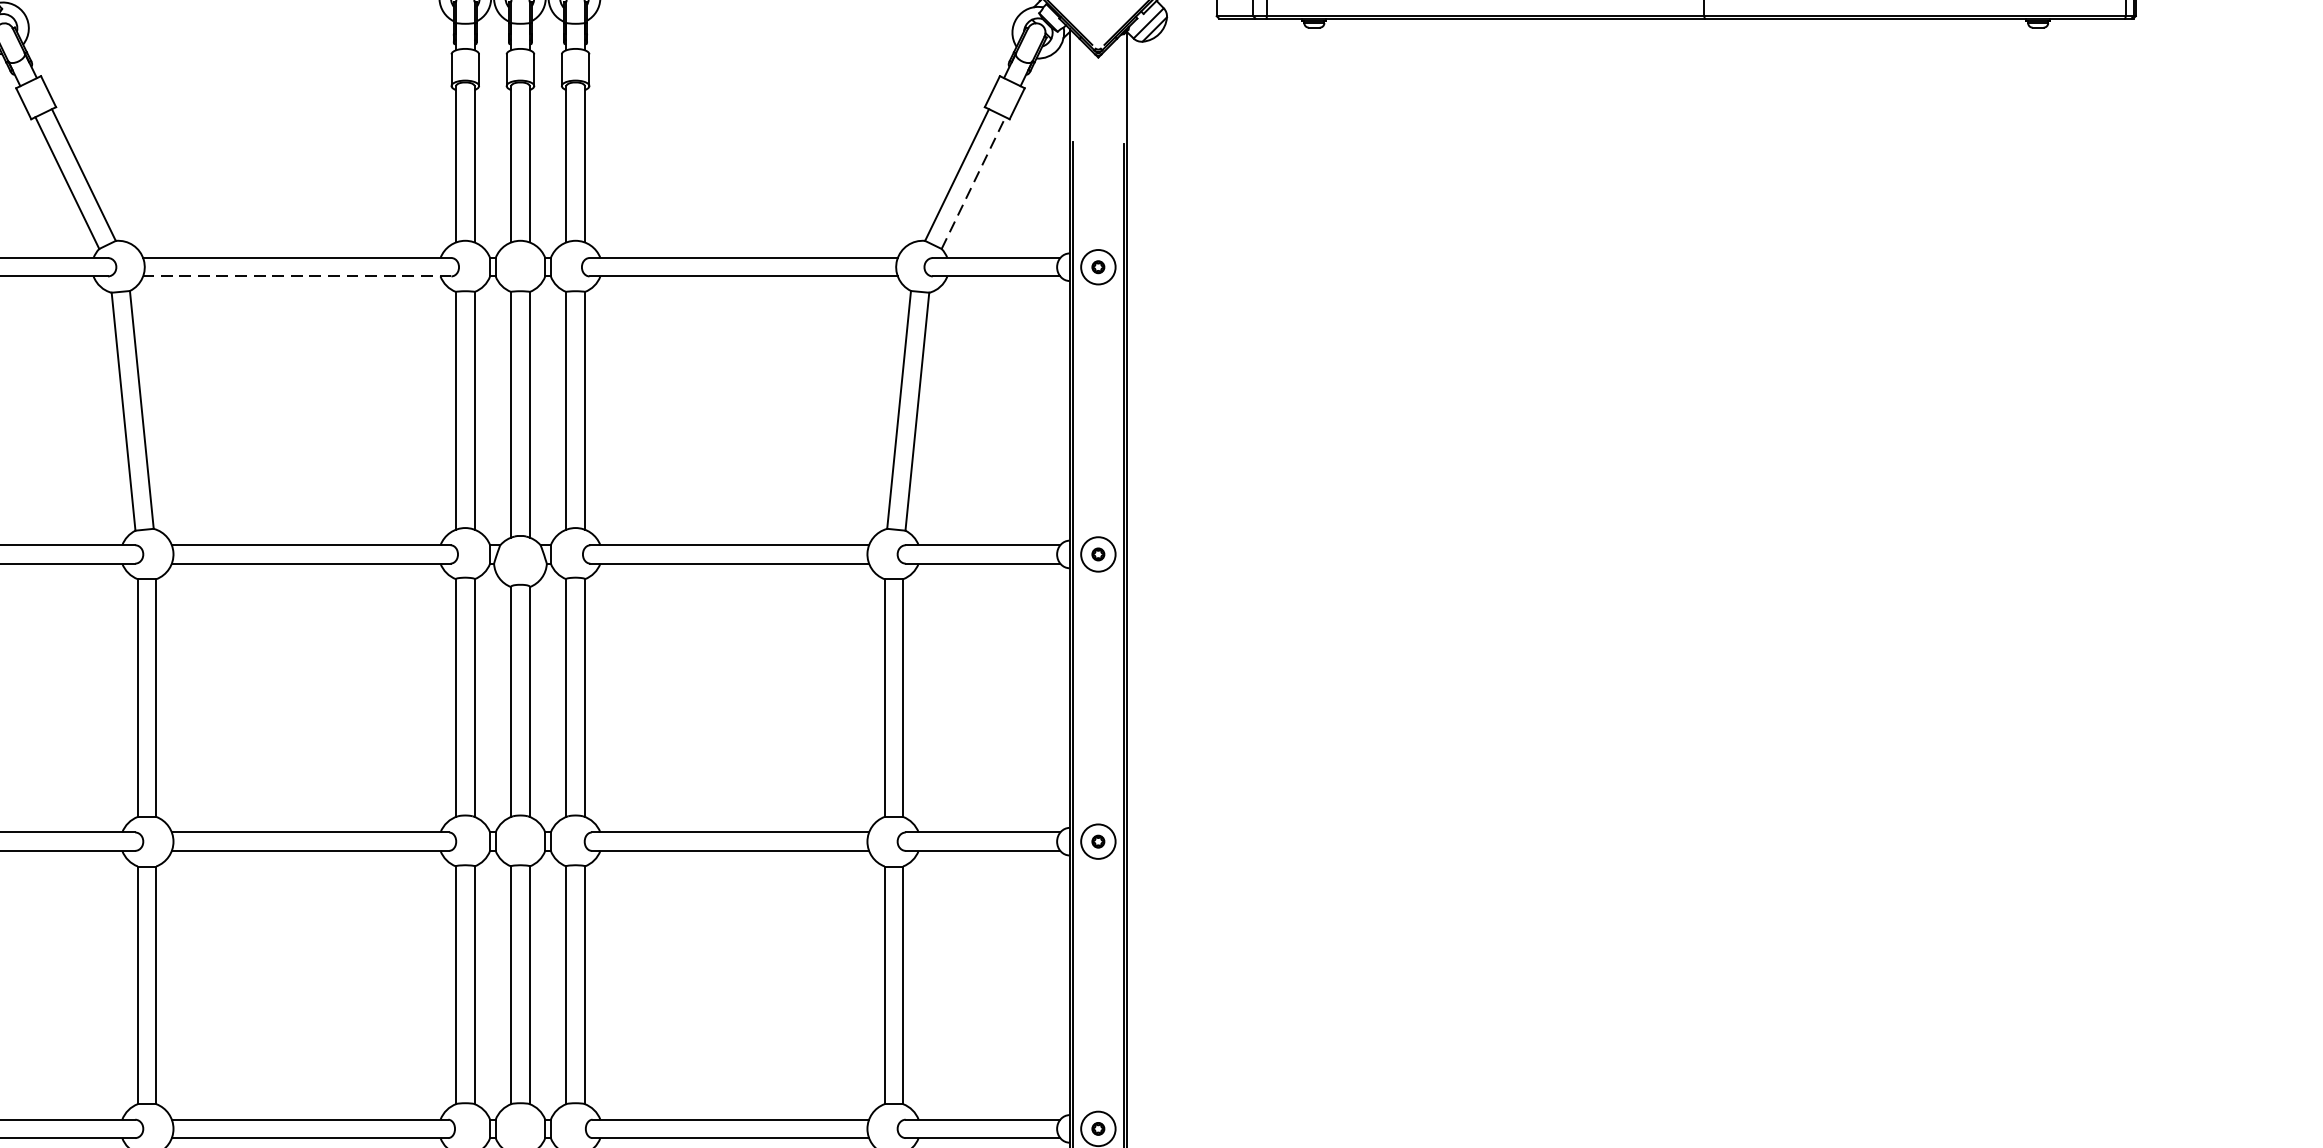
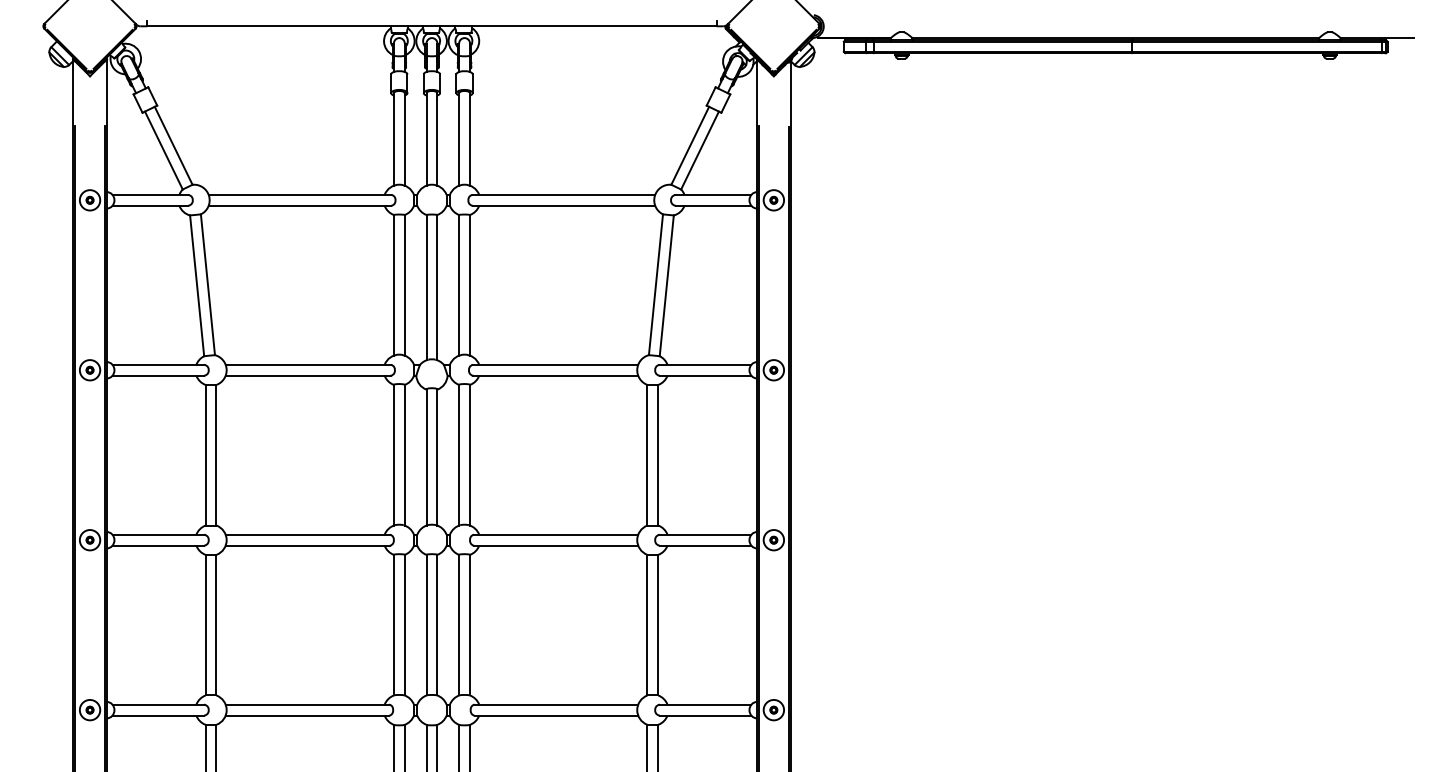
line: (974, 182) -> (700, 150), dashed -> solid
line: (296, 275) -> (299, 205), dashed -> solid

